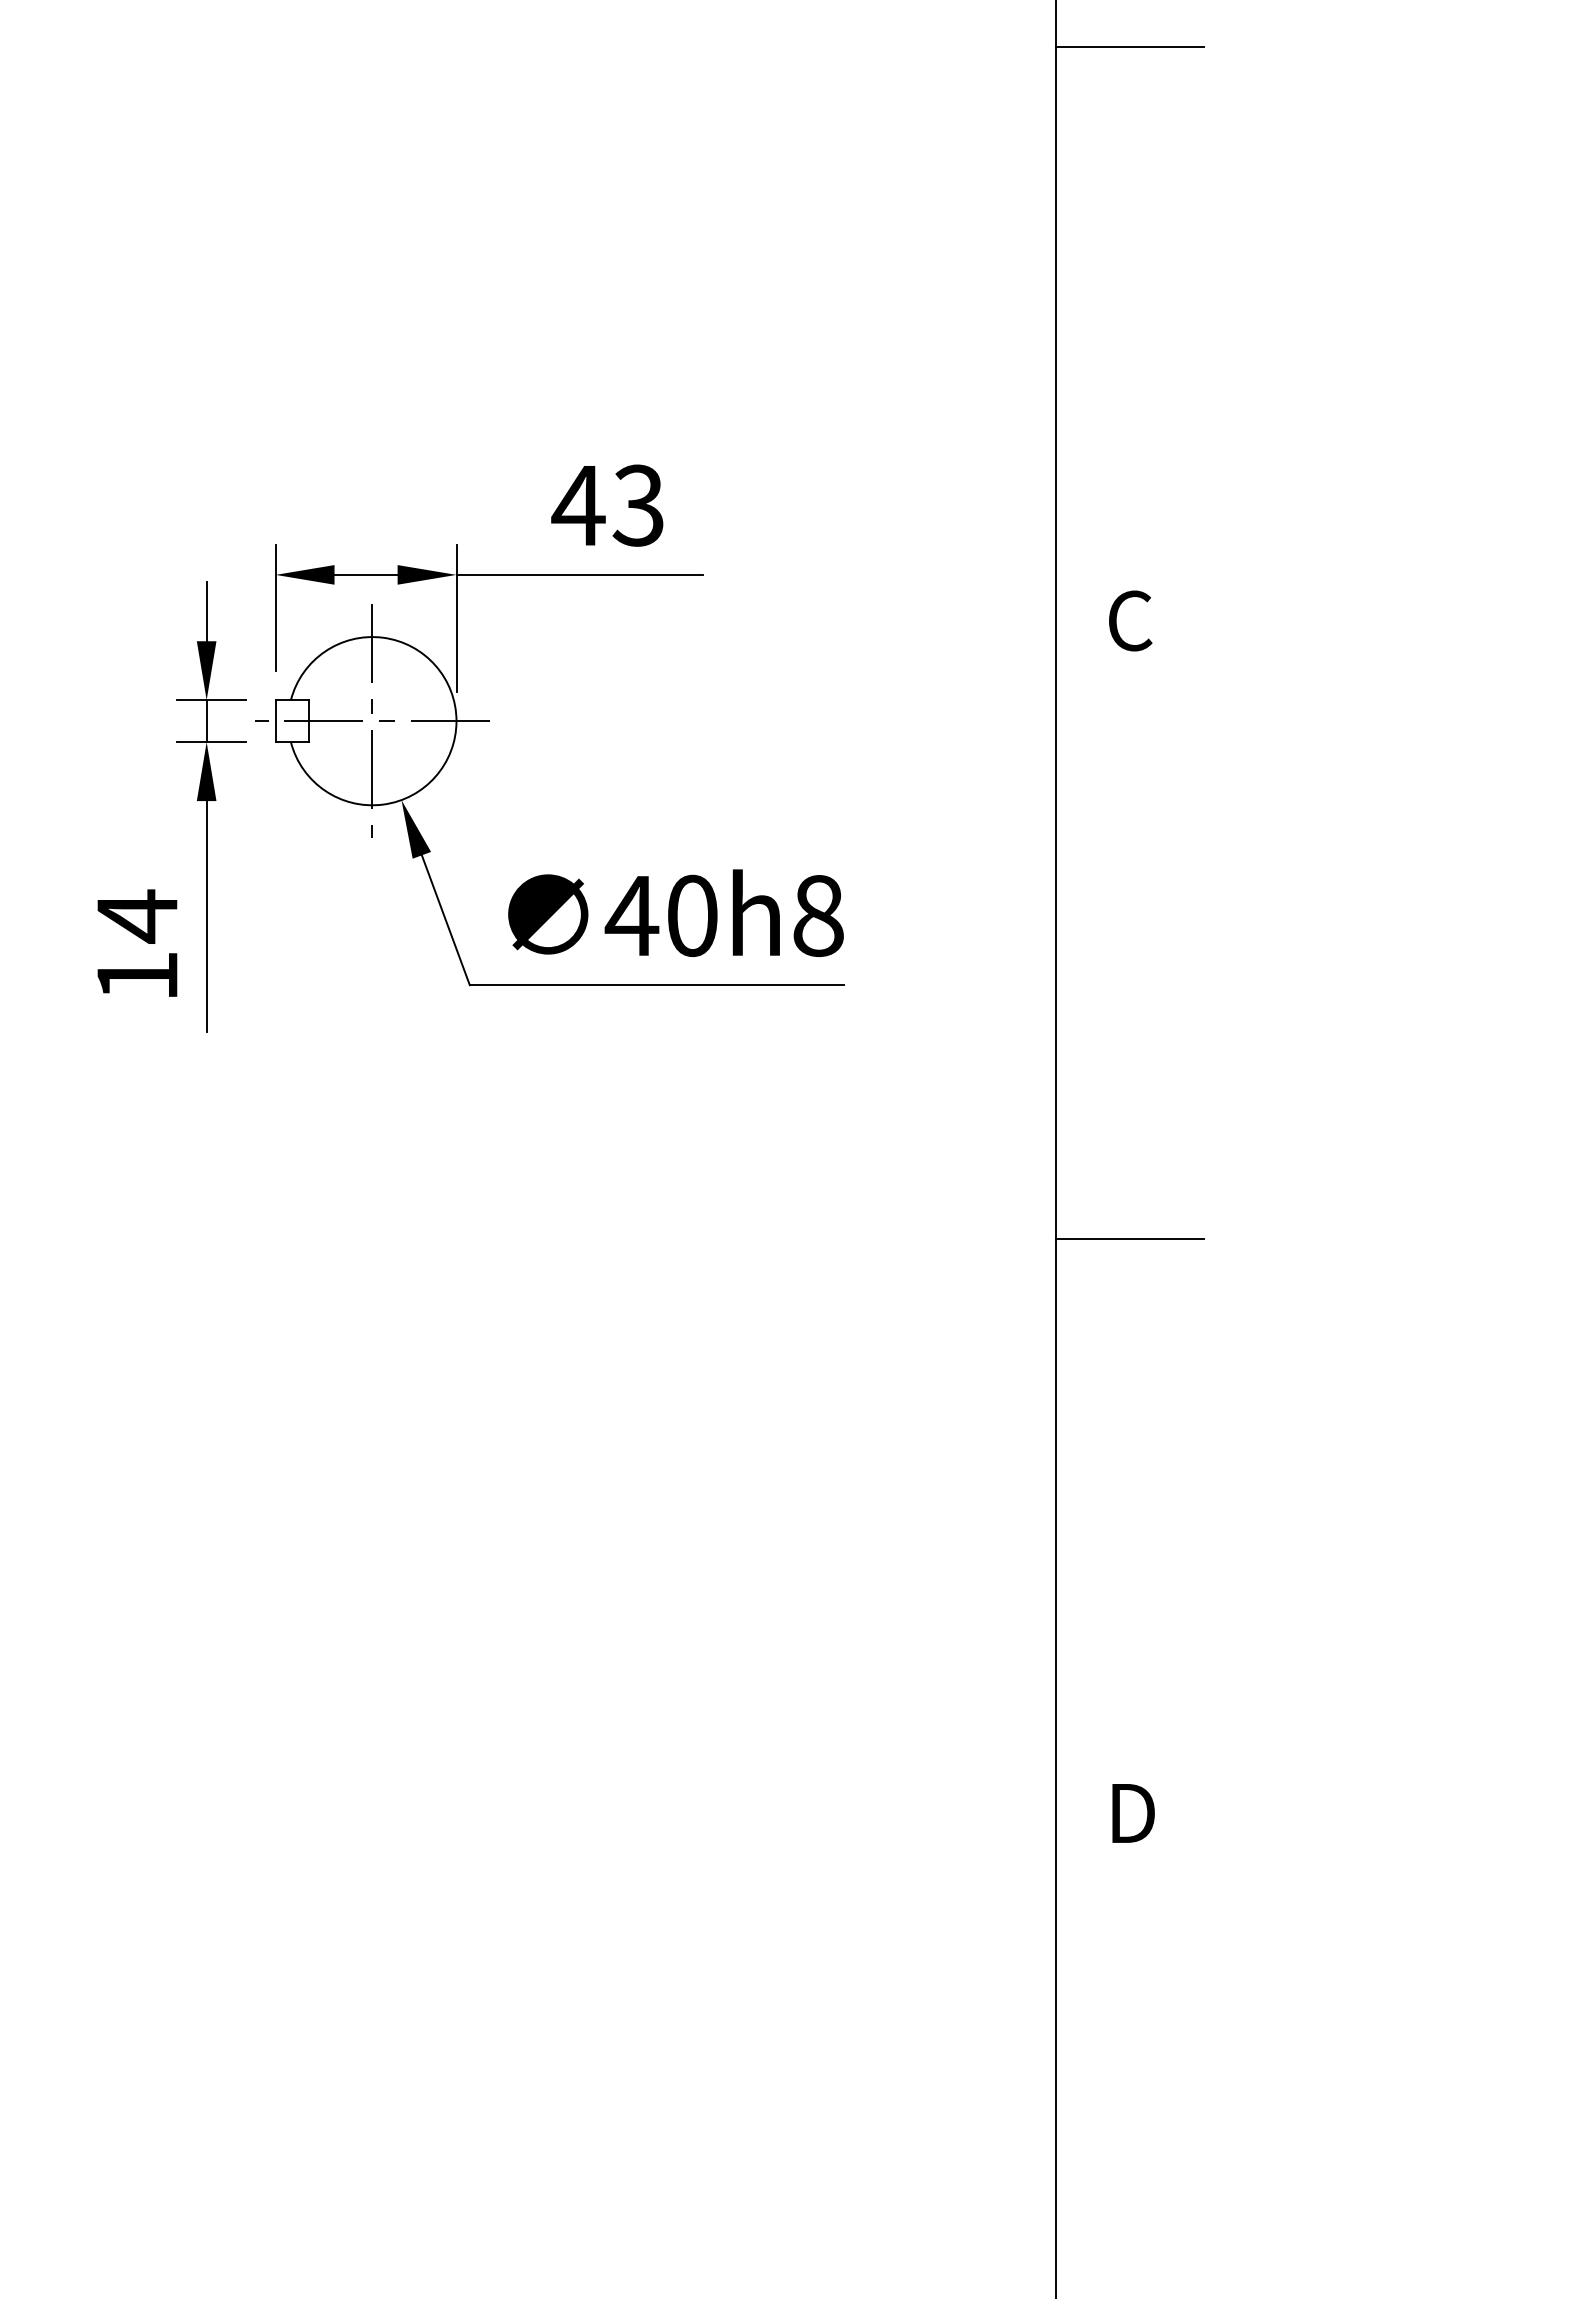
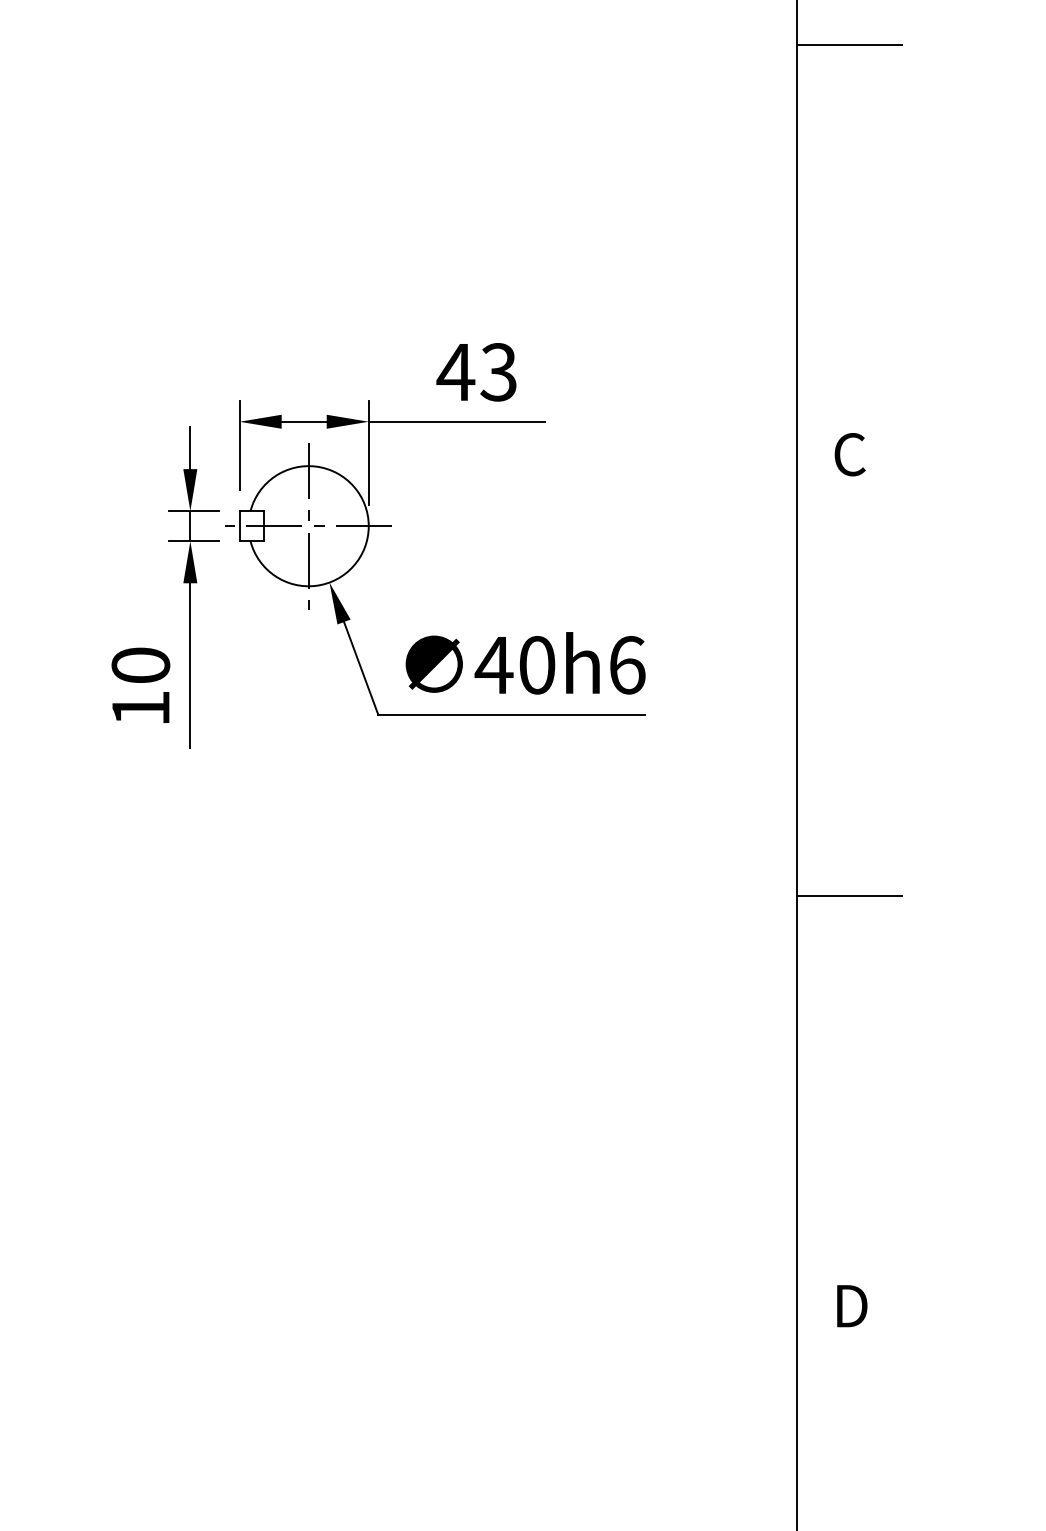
text: (818, 915) -> (627, 664), 40h8 -> 40h6
text: (137, 916) -> (140, 665), 14 -> 10

